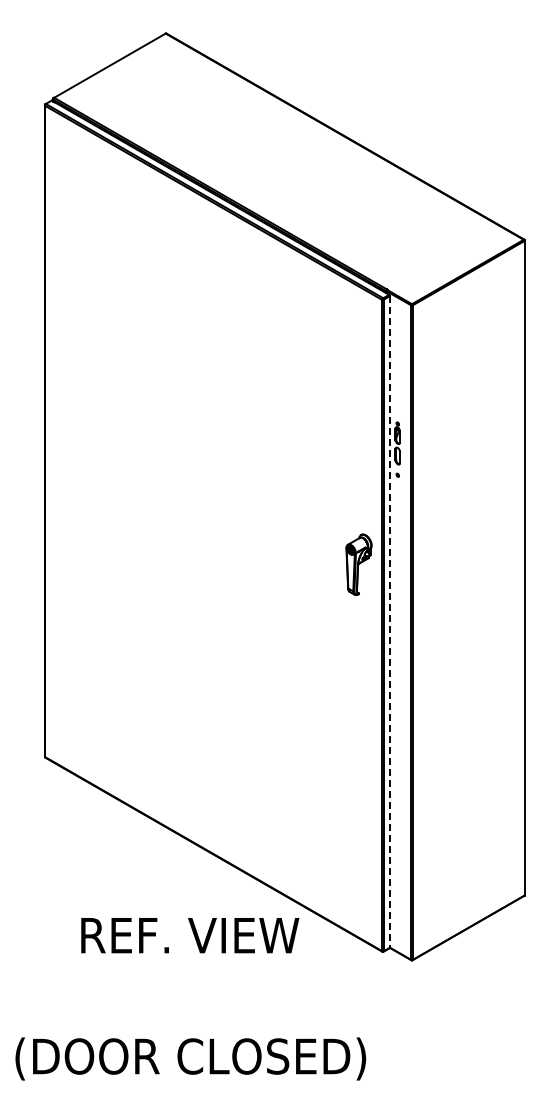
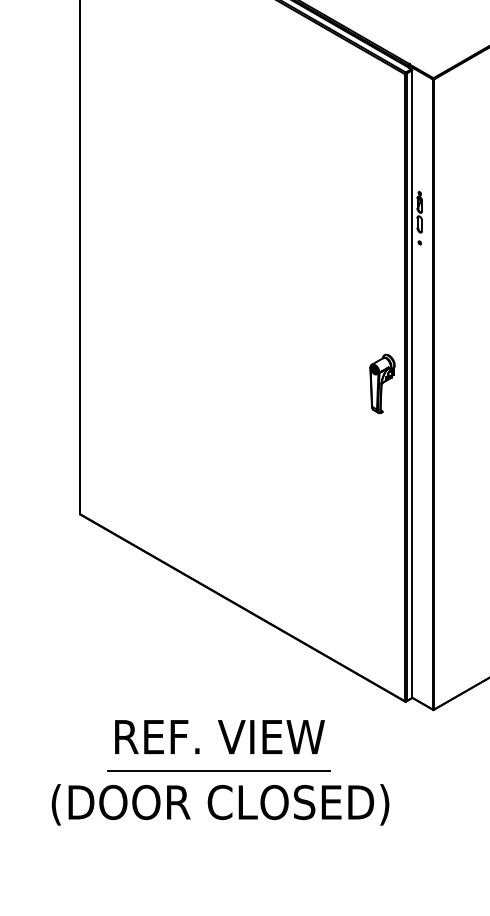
part: (358, 564) -> (381, 383), moved
line: (389, 622) -> (411, 384), dashed -> solid
text: (190, 935) -> (220, 736), moved
line: (188, 1024) -> (218, 771), added

